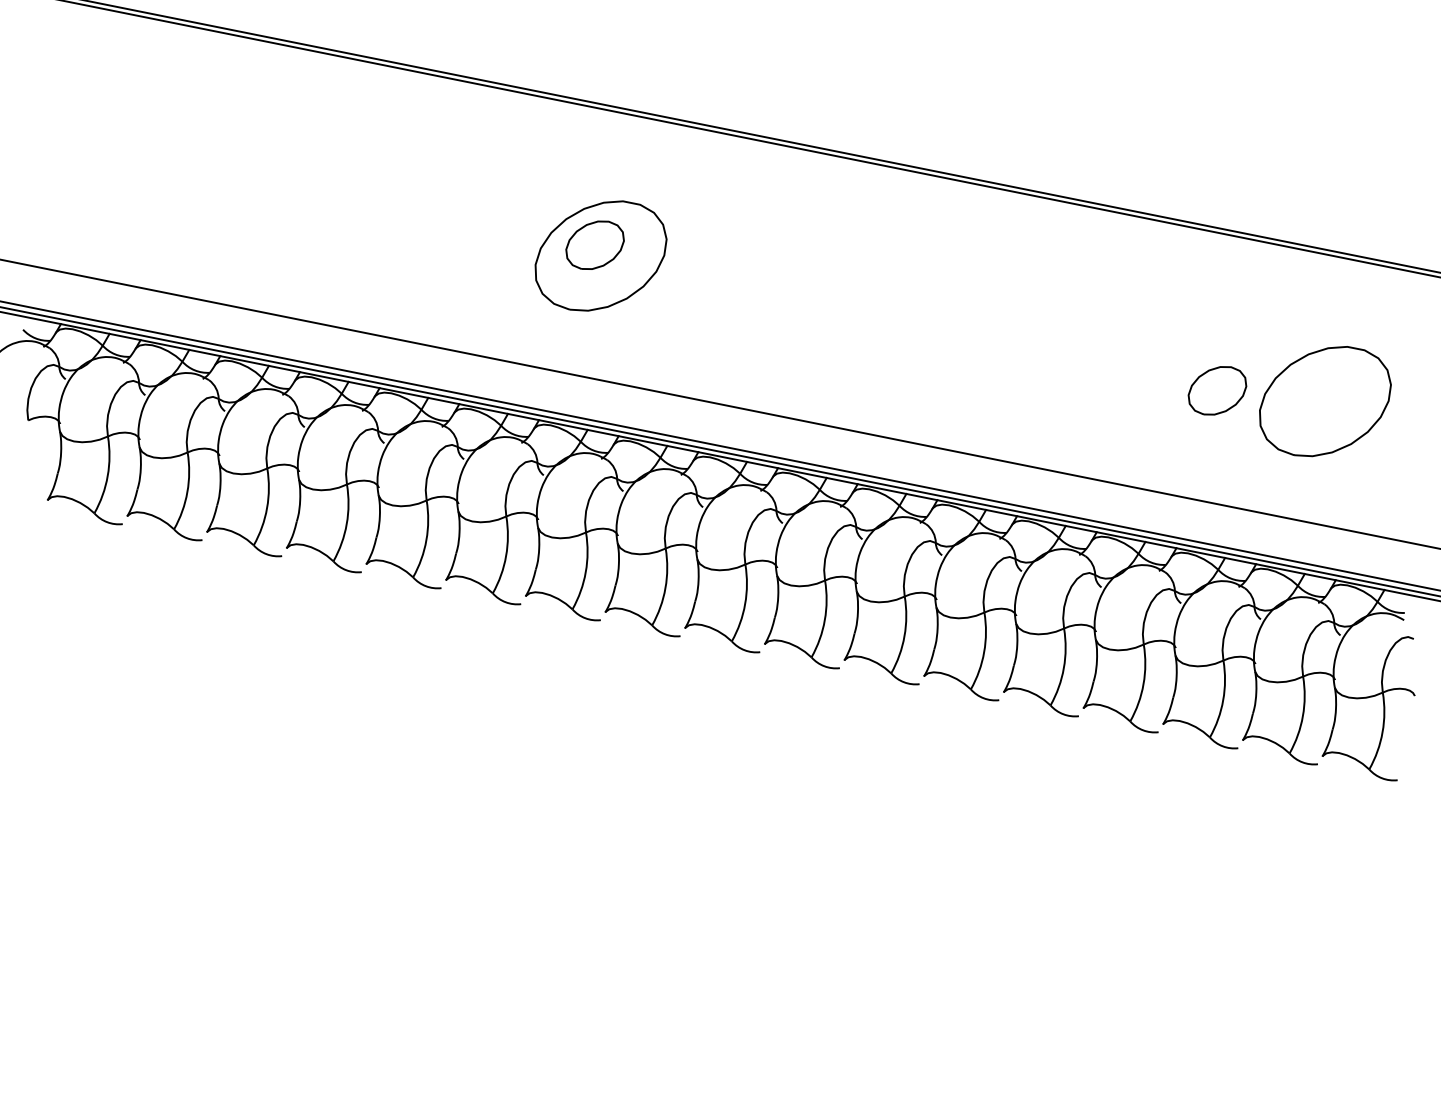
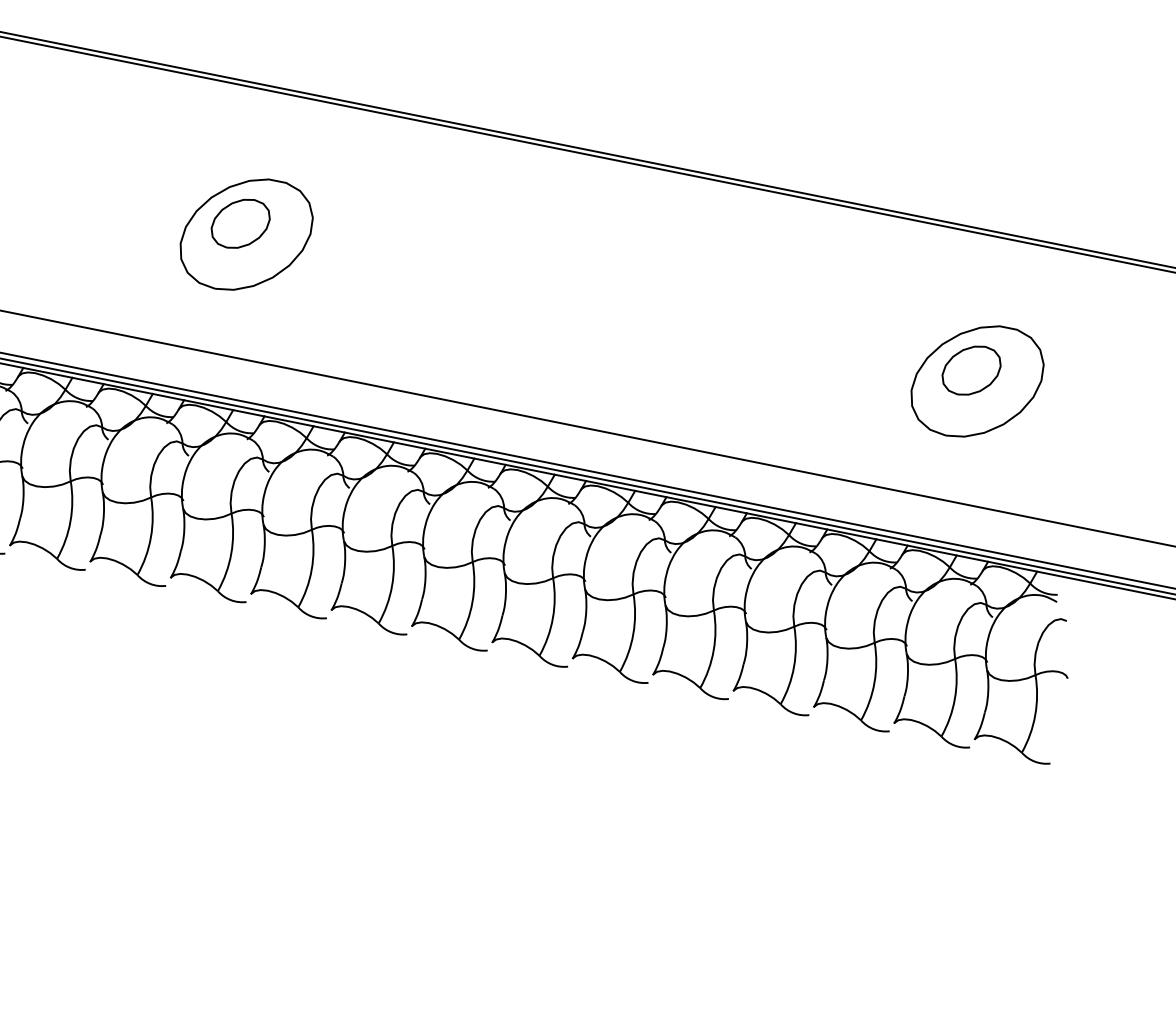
part: (1217, 390) -> (971, 370), moved

